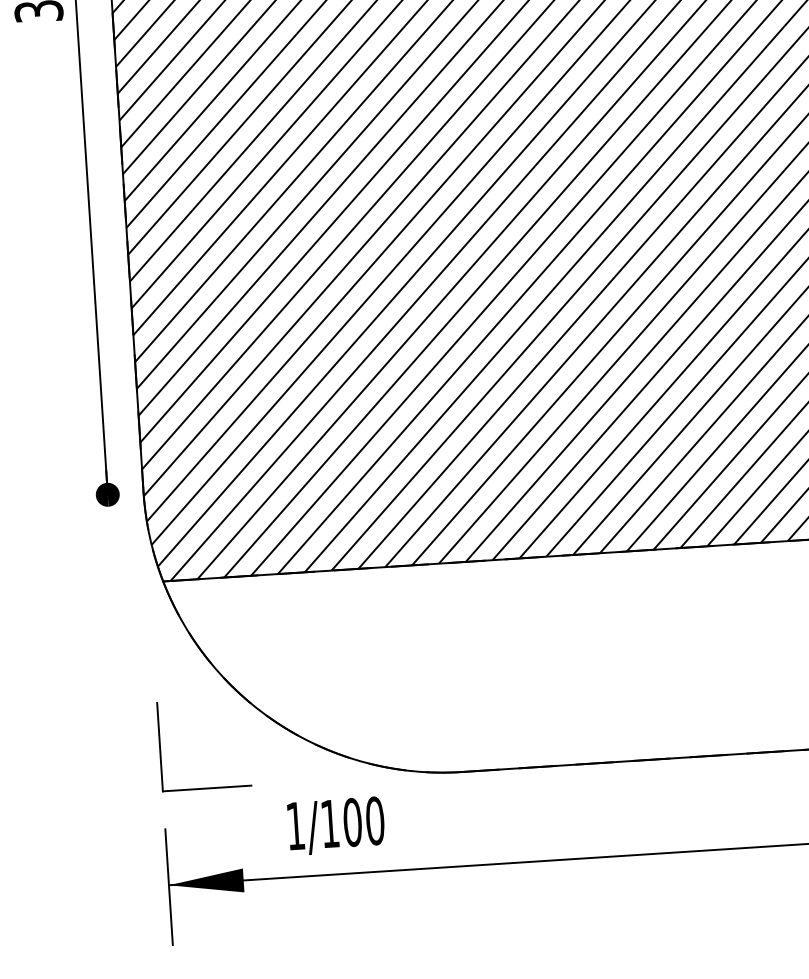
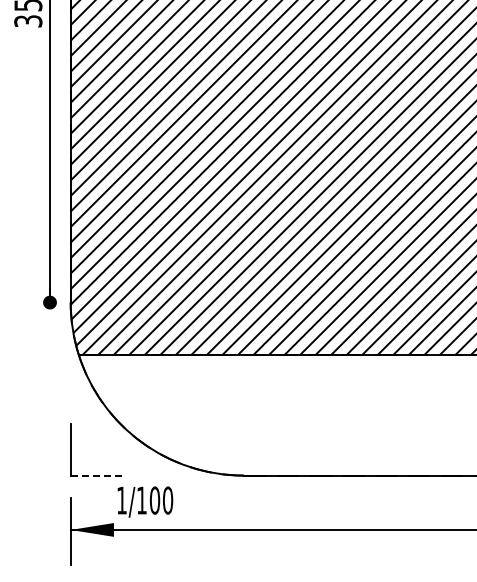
line: (207, 788) -> (96, 475), solid -> dashed
text: (336, 825) -> (145, 501), moved

